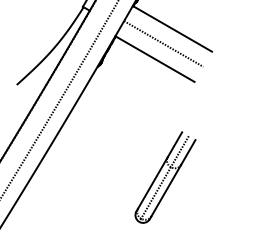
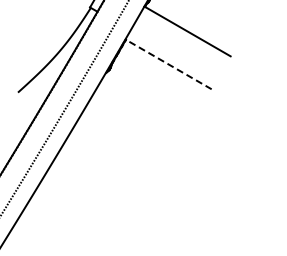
line: (163, 43) -> (177, 47), removed
line: (154, 59) -> (168, 64), solid -> dashed
part: (165, 177) -> (179, 193), removed

